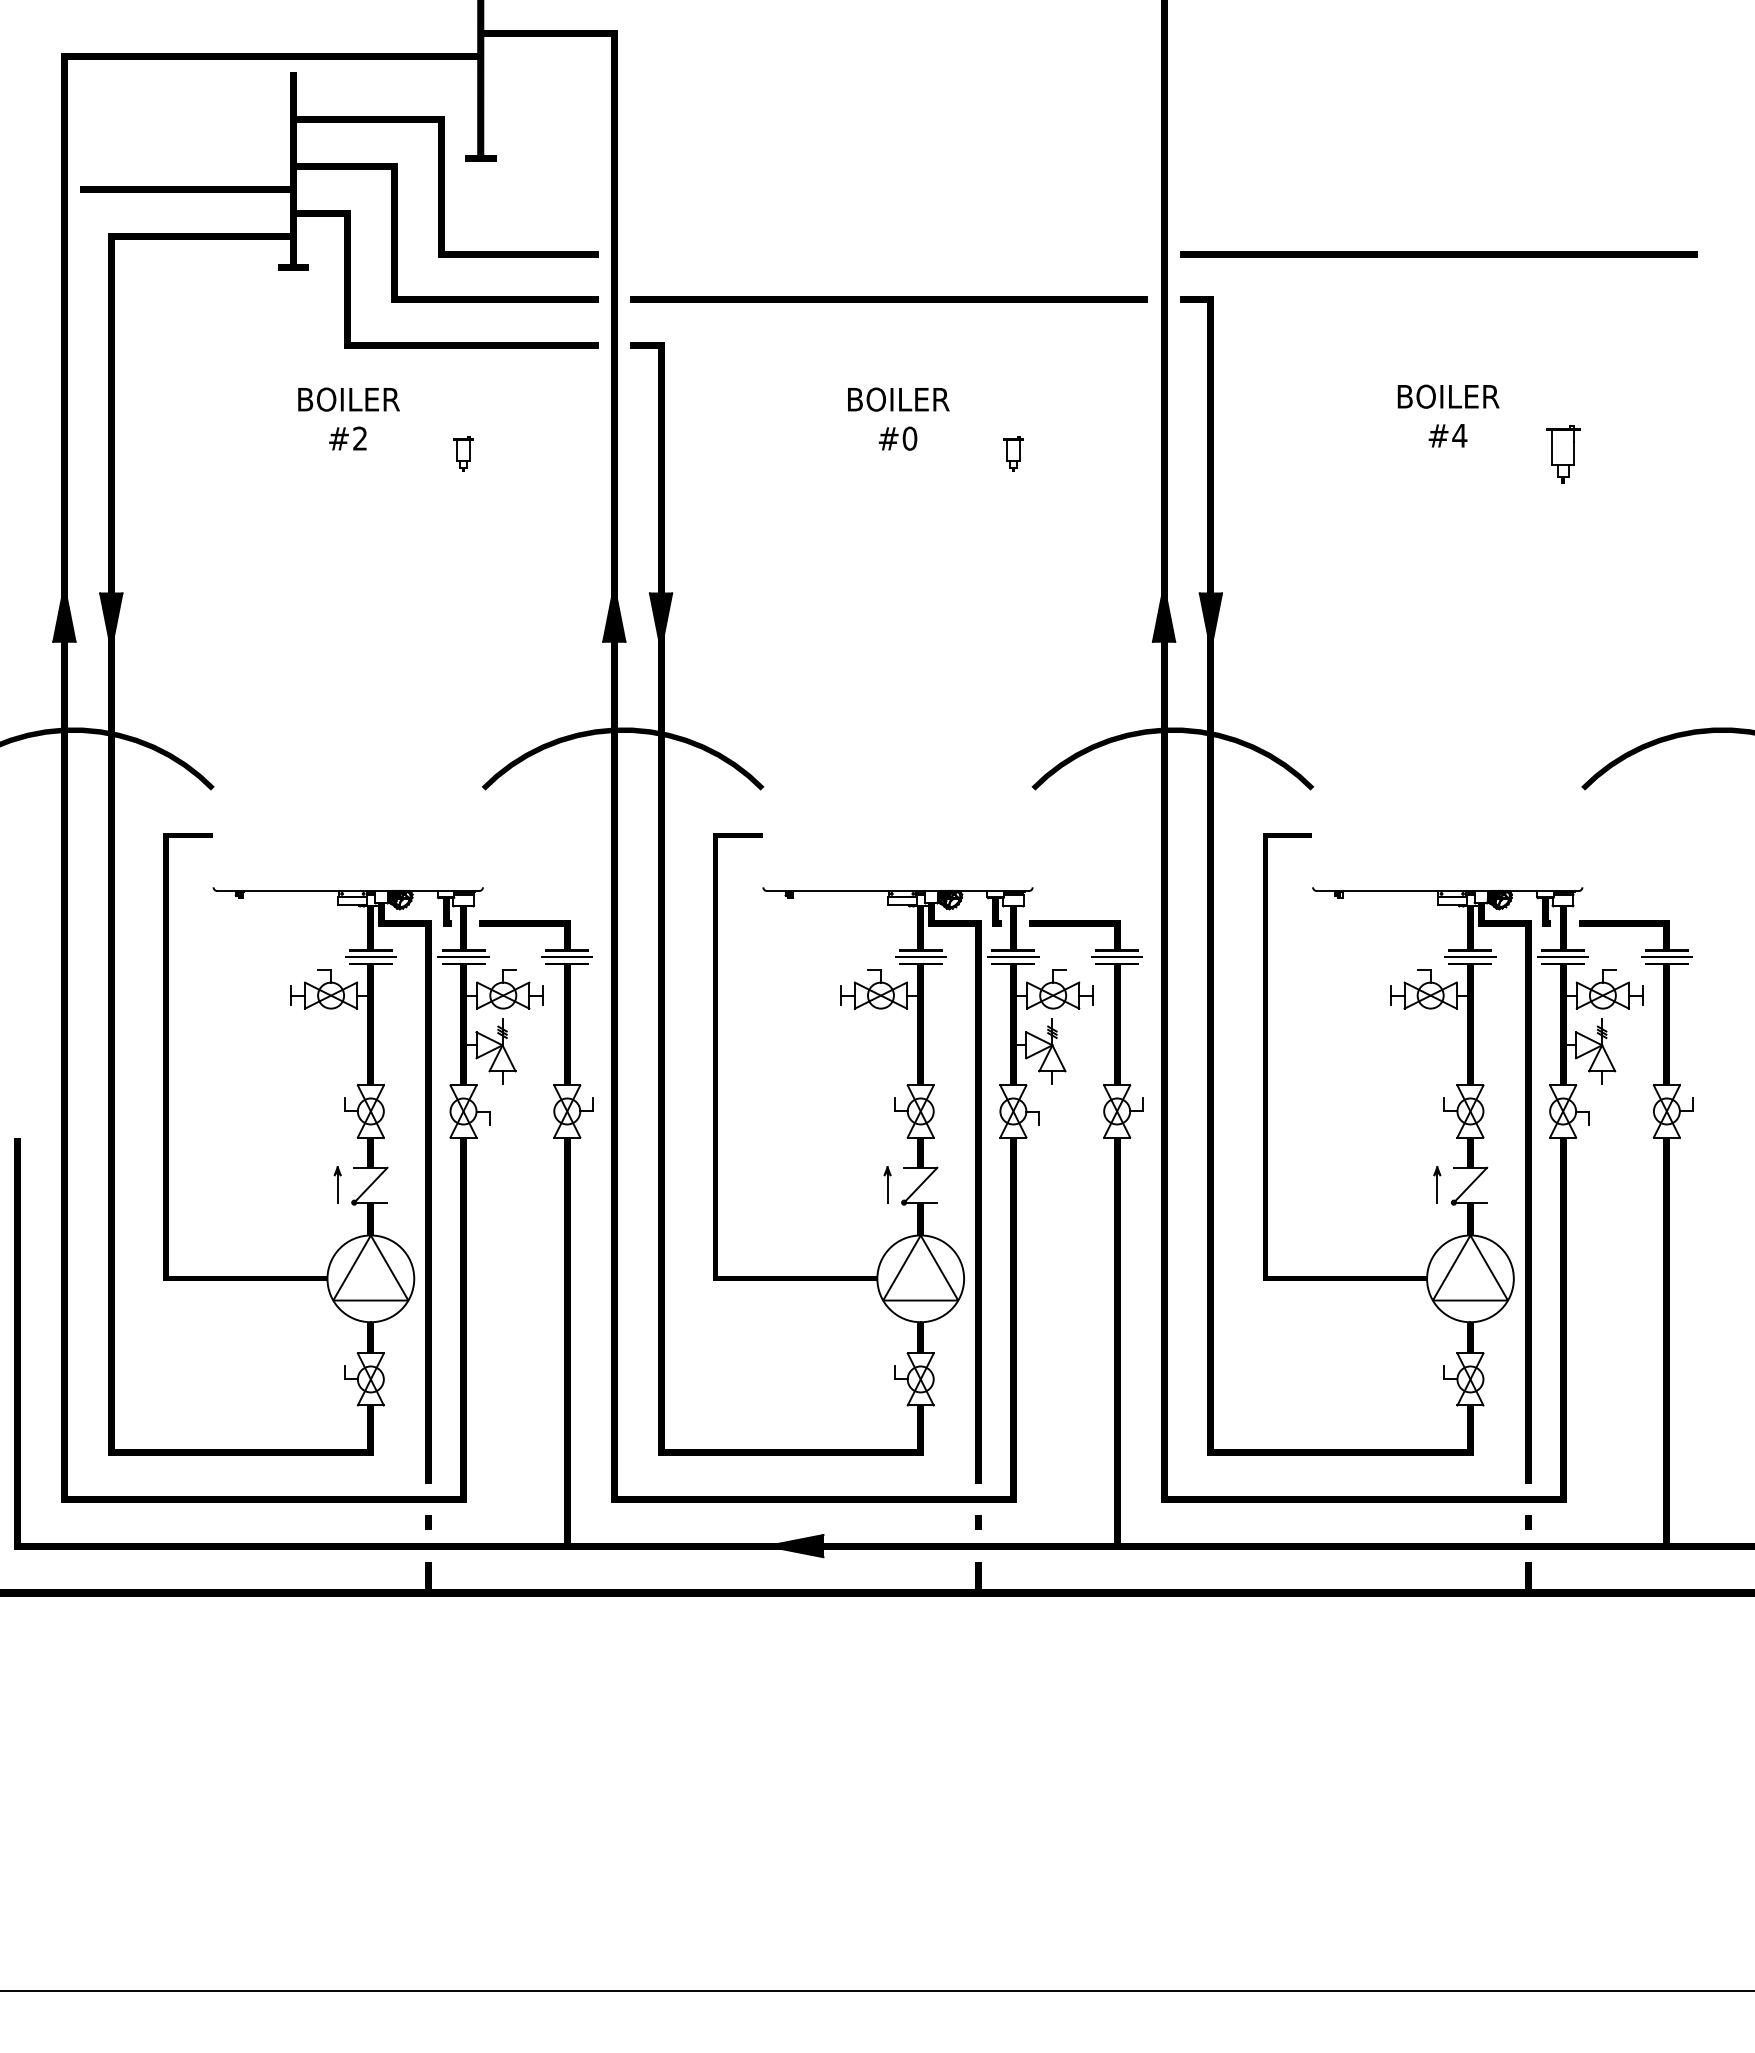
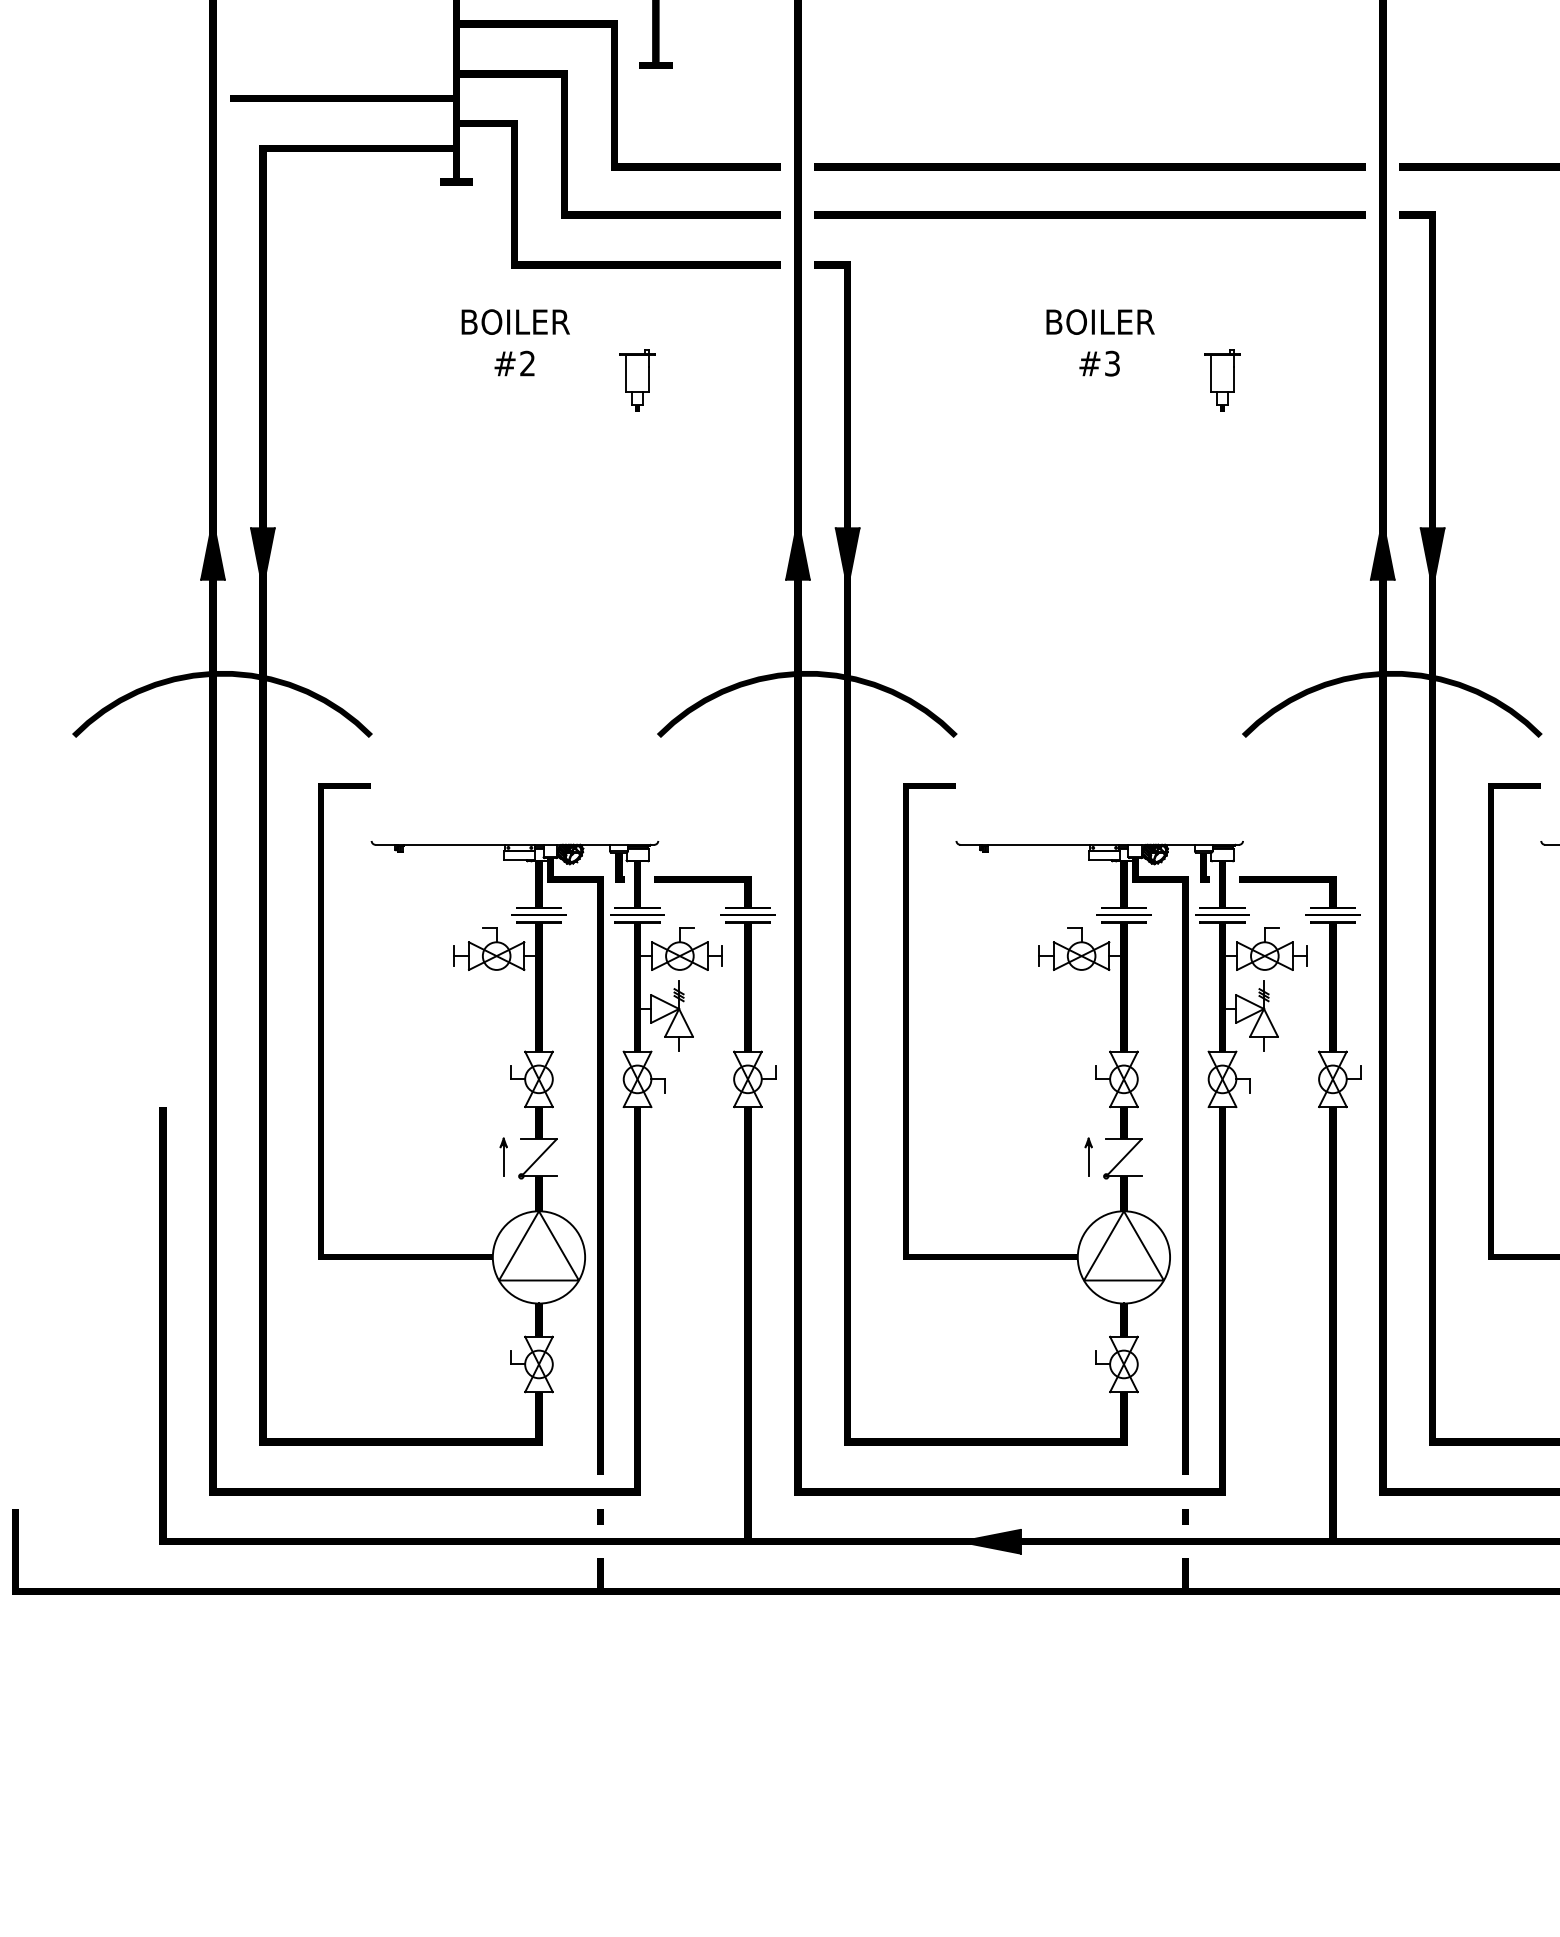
line: (888, 254) -> (1089, 167), added
text: (909, 438) -> (1111, 363), #0 -> #3
part: (463, 454) -> (637, 380), size x1.67
part: (1013, 454) -> (1222, 380), size x1.67

